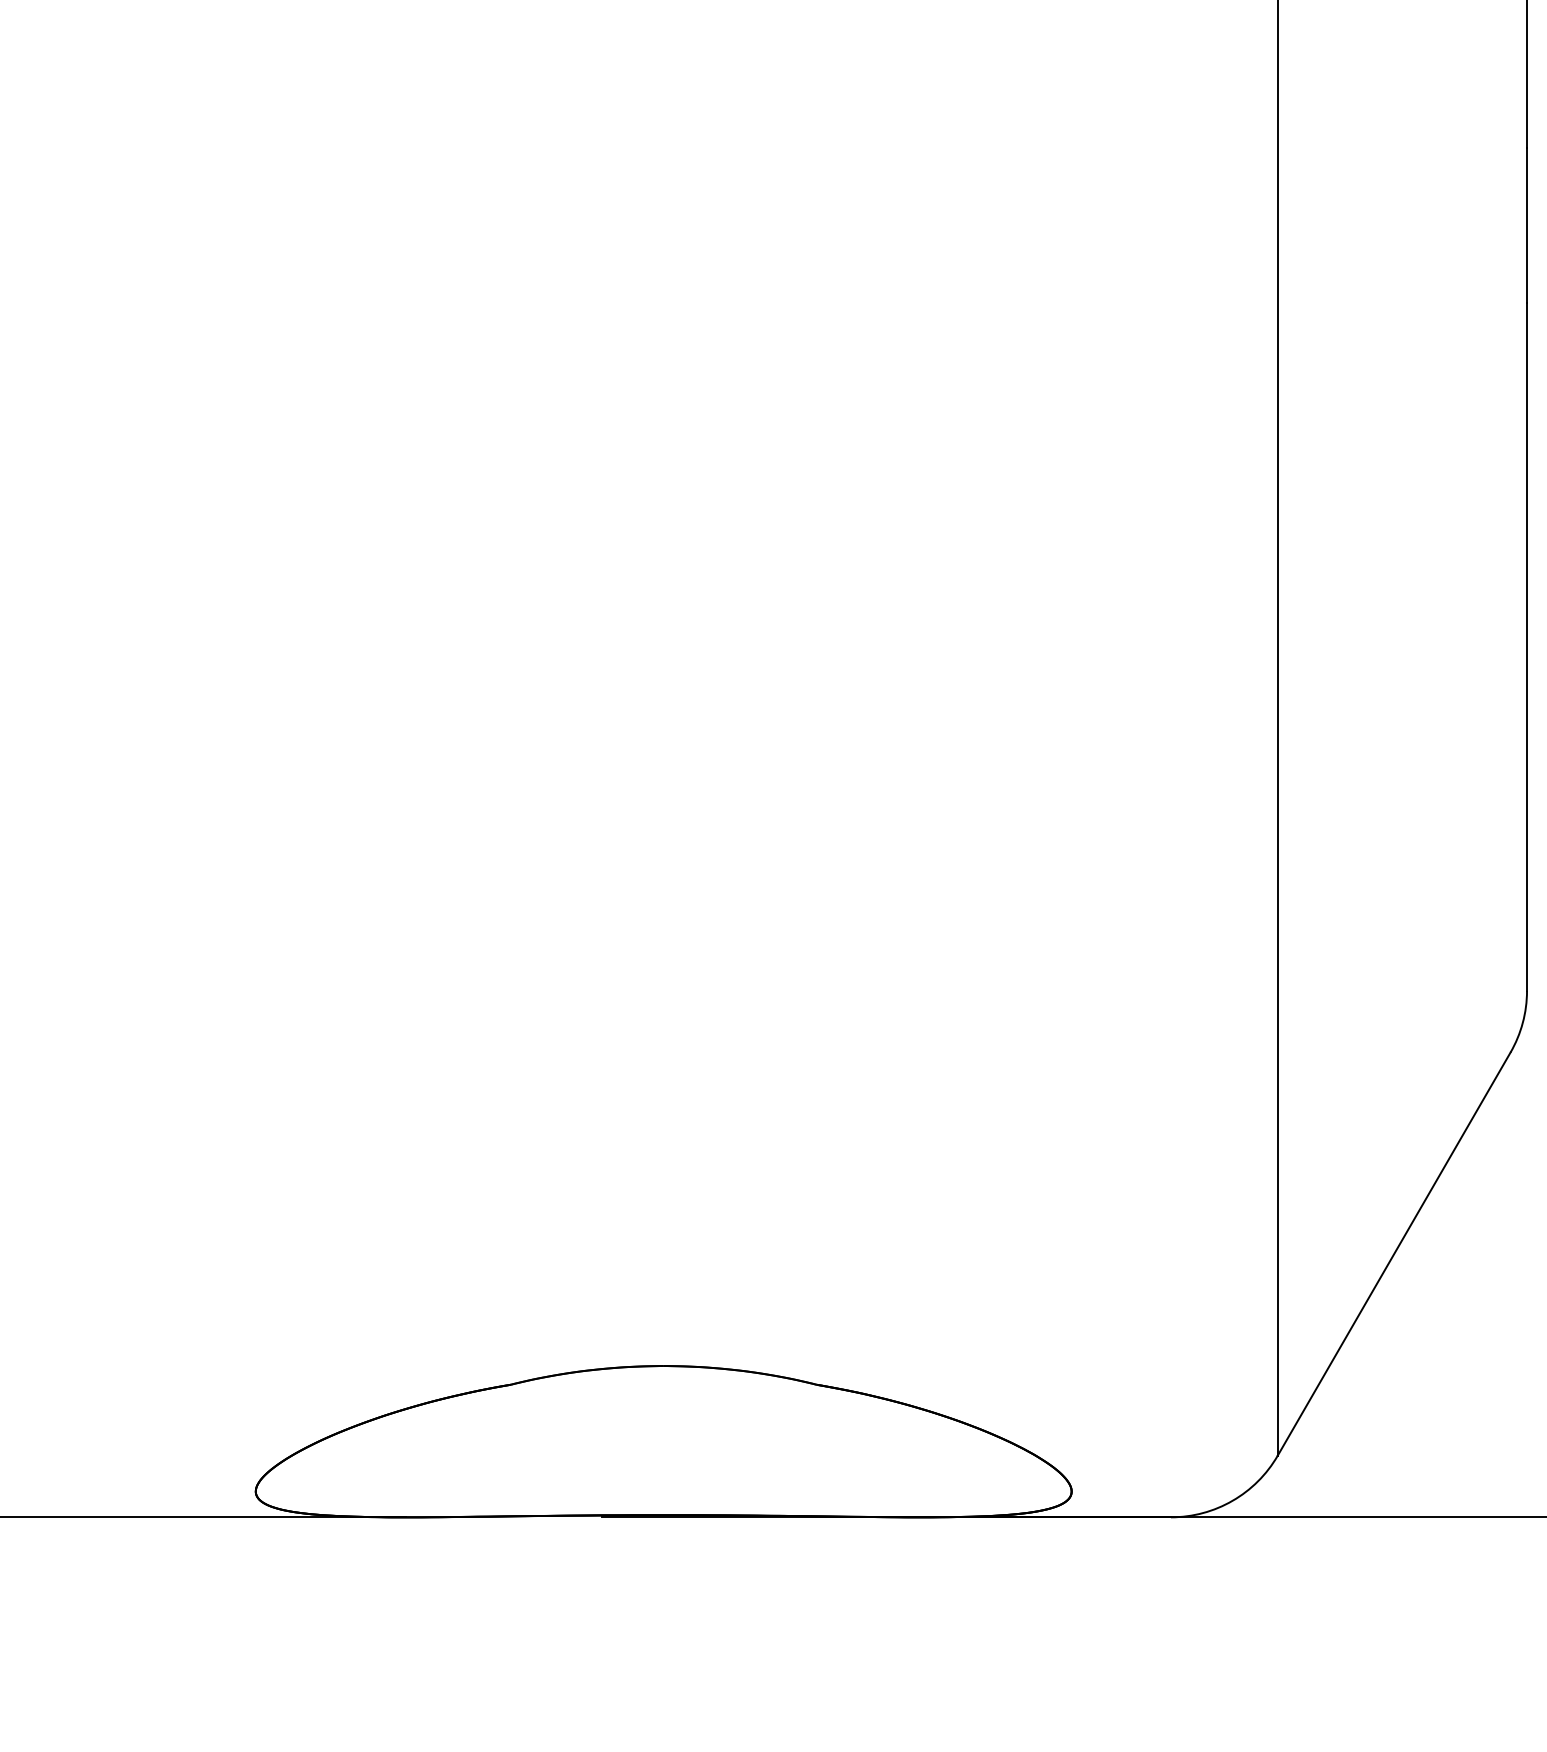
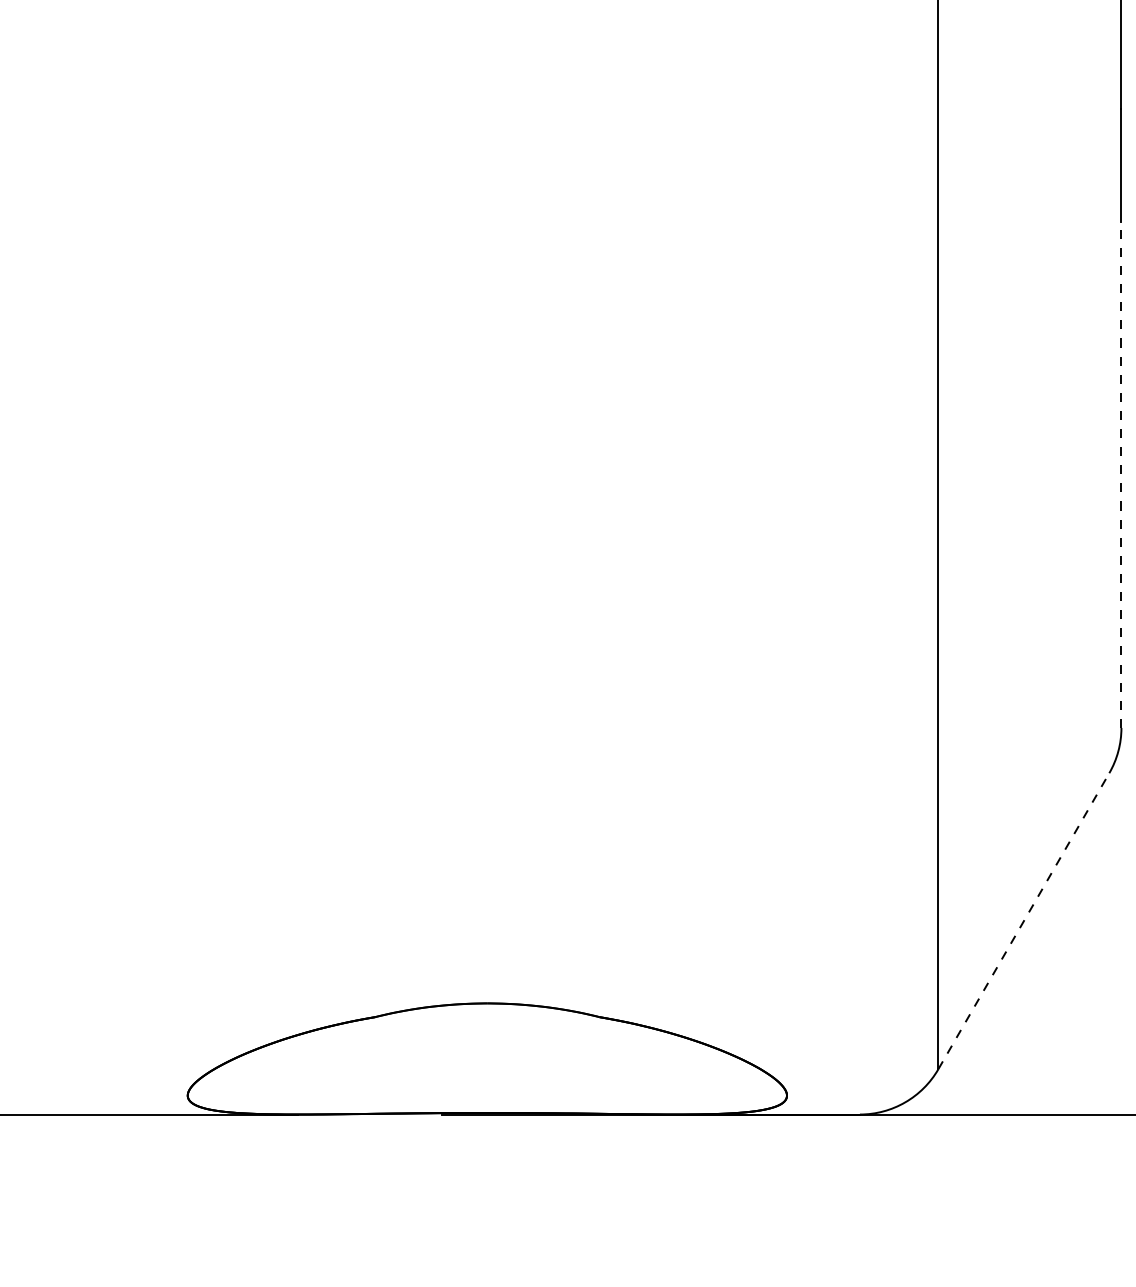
line: (1527, 647) -> (1121, 475), solid -> dashed
line: (1393, 1254) -> (1023, 921), solid -> dashed

